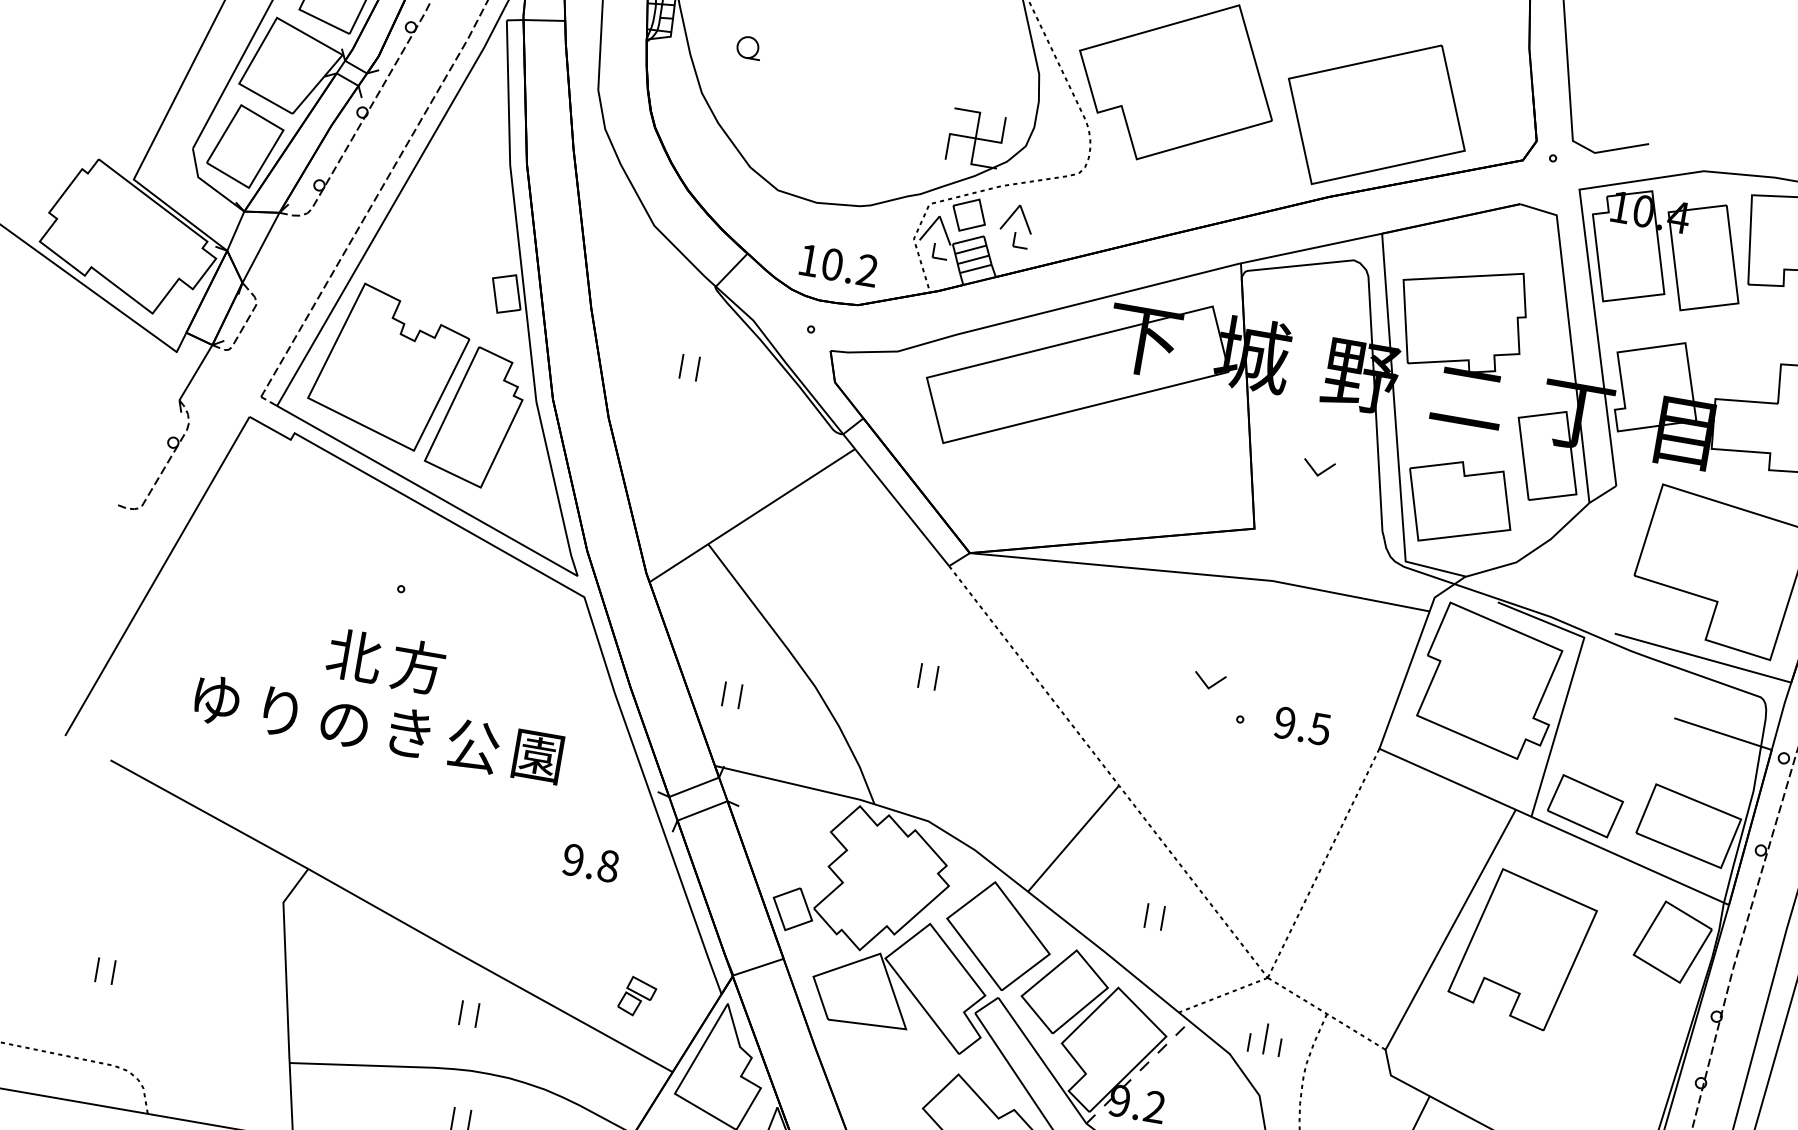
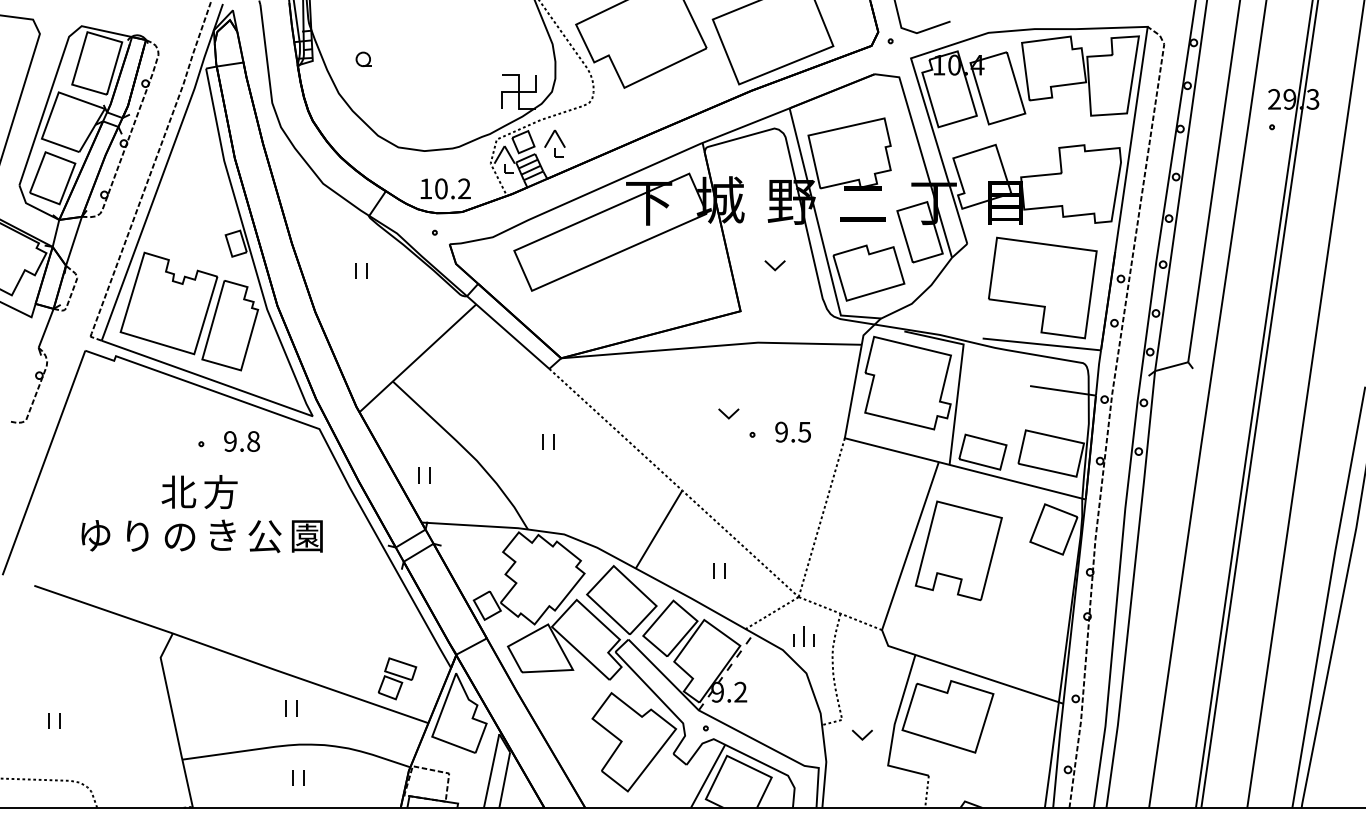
text: (590, 863) -> (241, 441), moved
part: (637, 996) -> (397, 678), size x1.67

